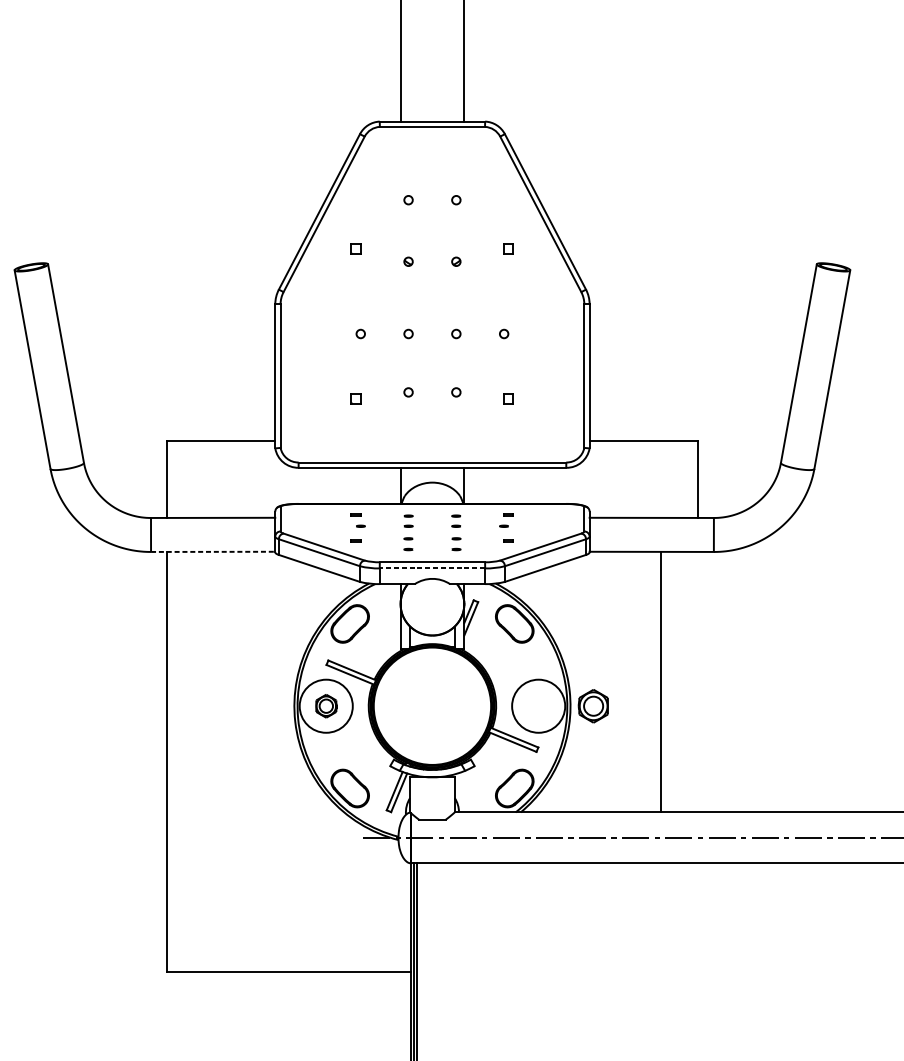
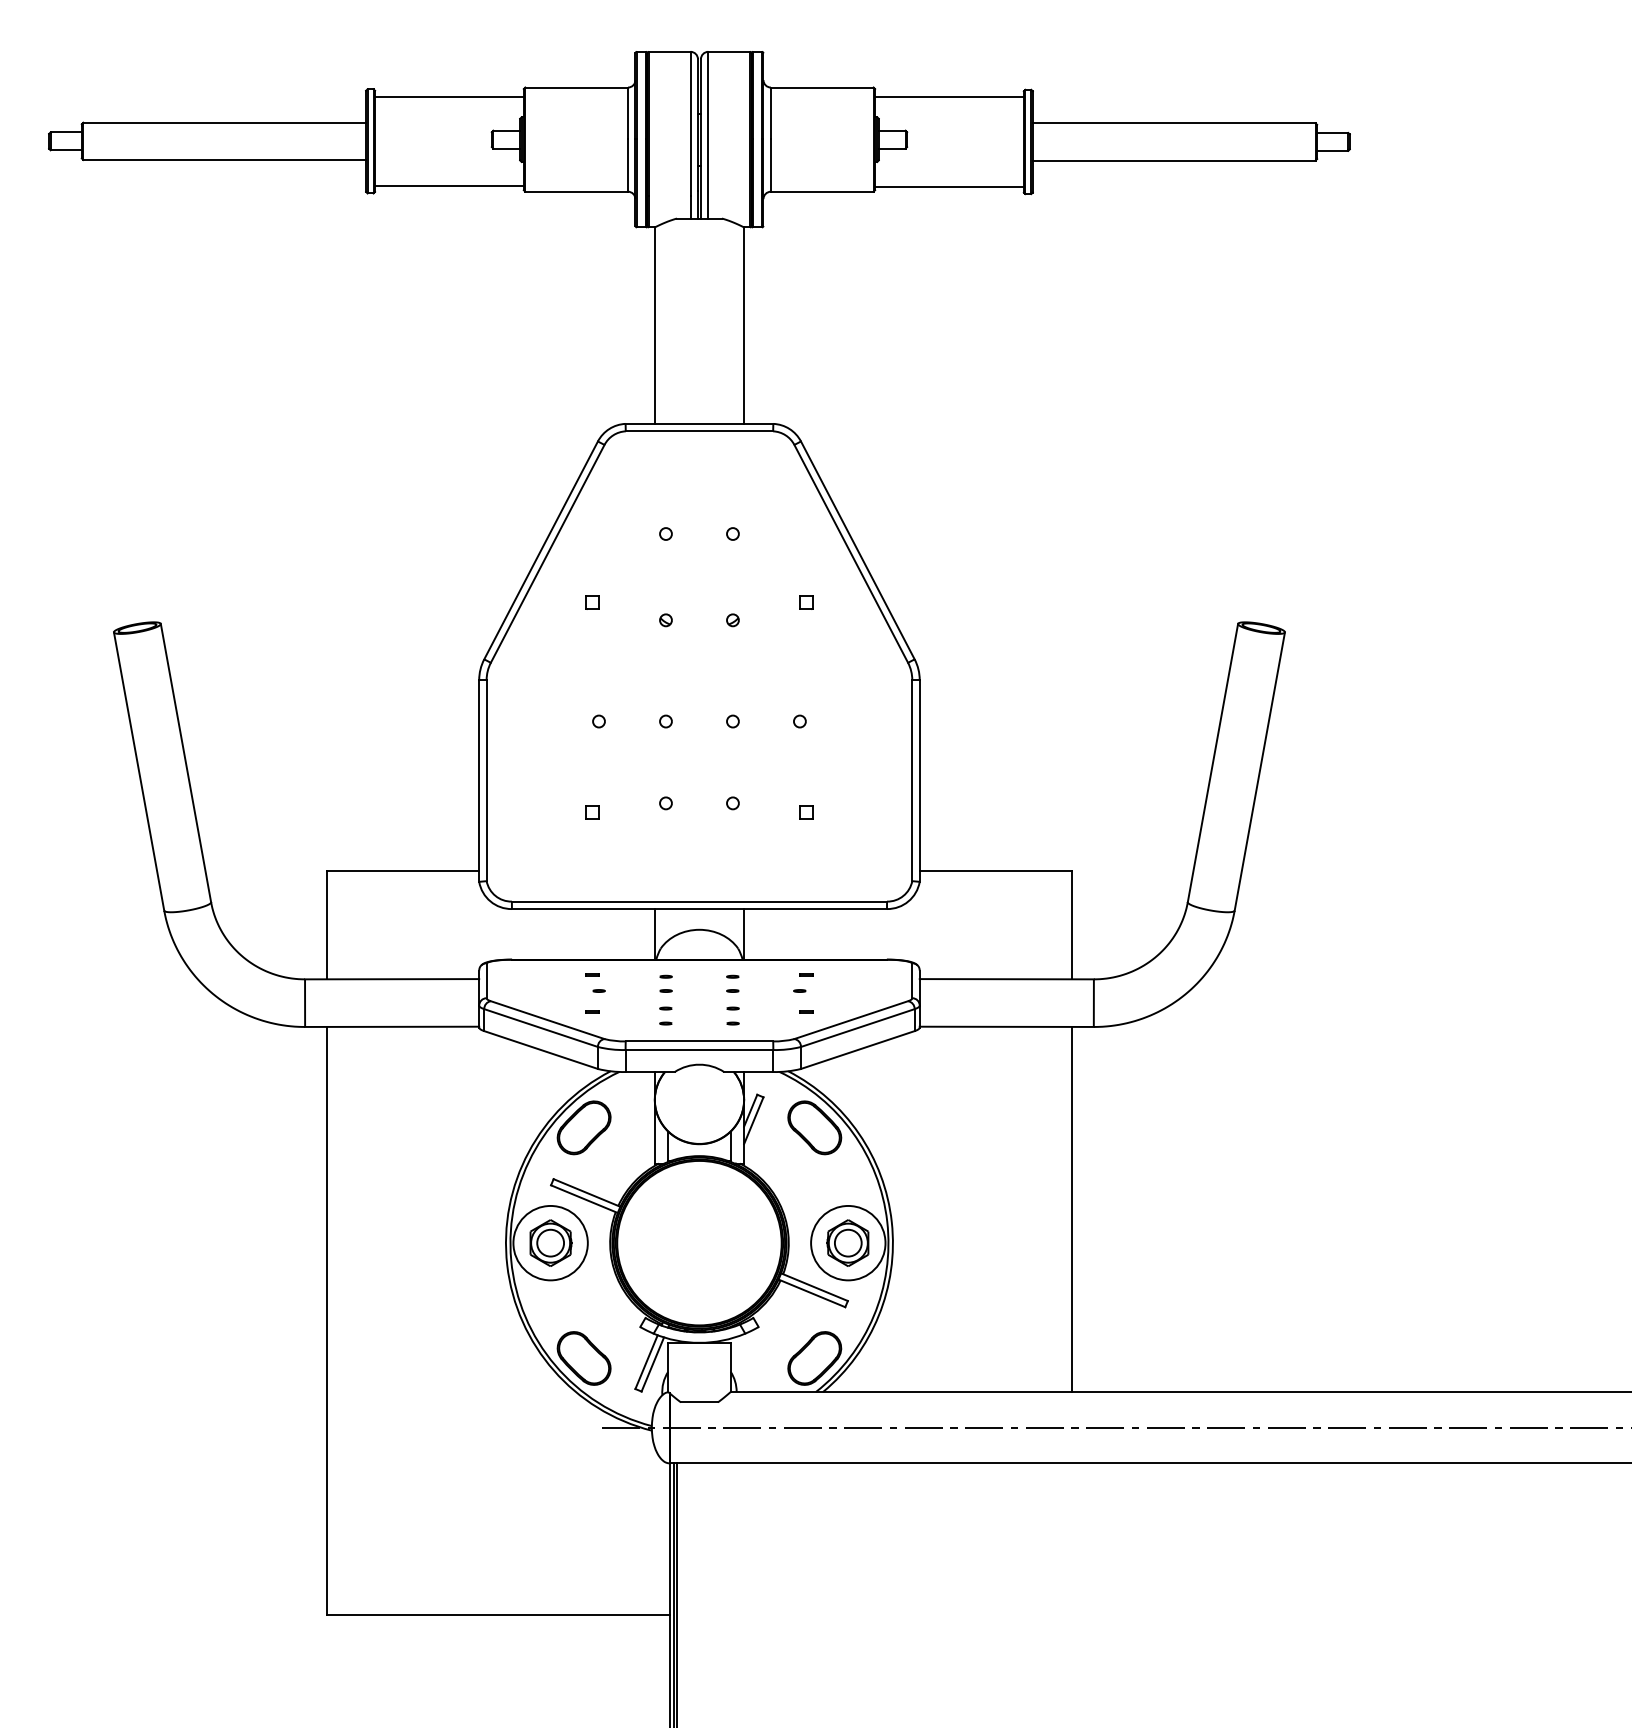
line: (213, 551) -> (392, 1026), dashed -> solid
line: (432, 568) -> (699, 1050), dashed -> solid
line: (660, 682) -> (1071, 1209), moved
part: (326, 705) -> (550, 1242), size x1.43
part: (593, 705) -> (847, 1242), moved

